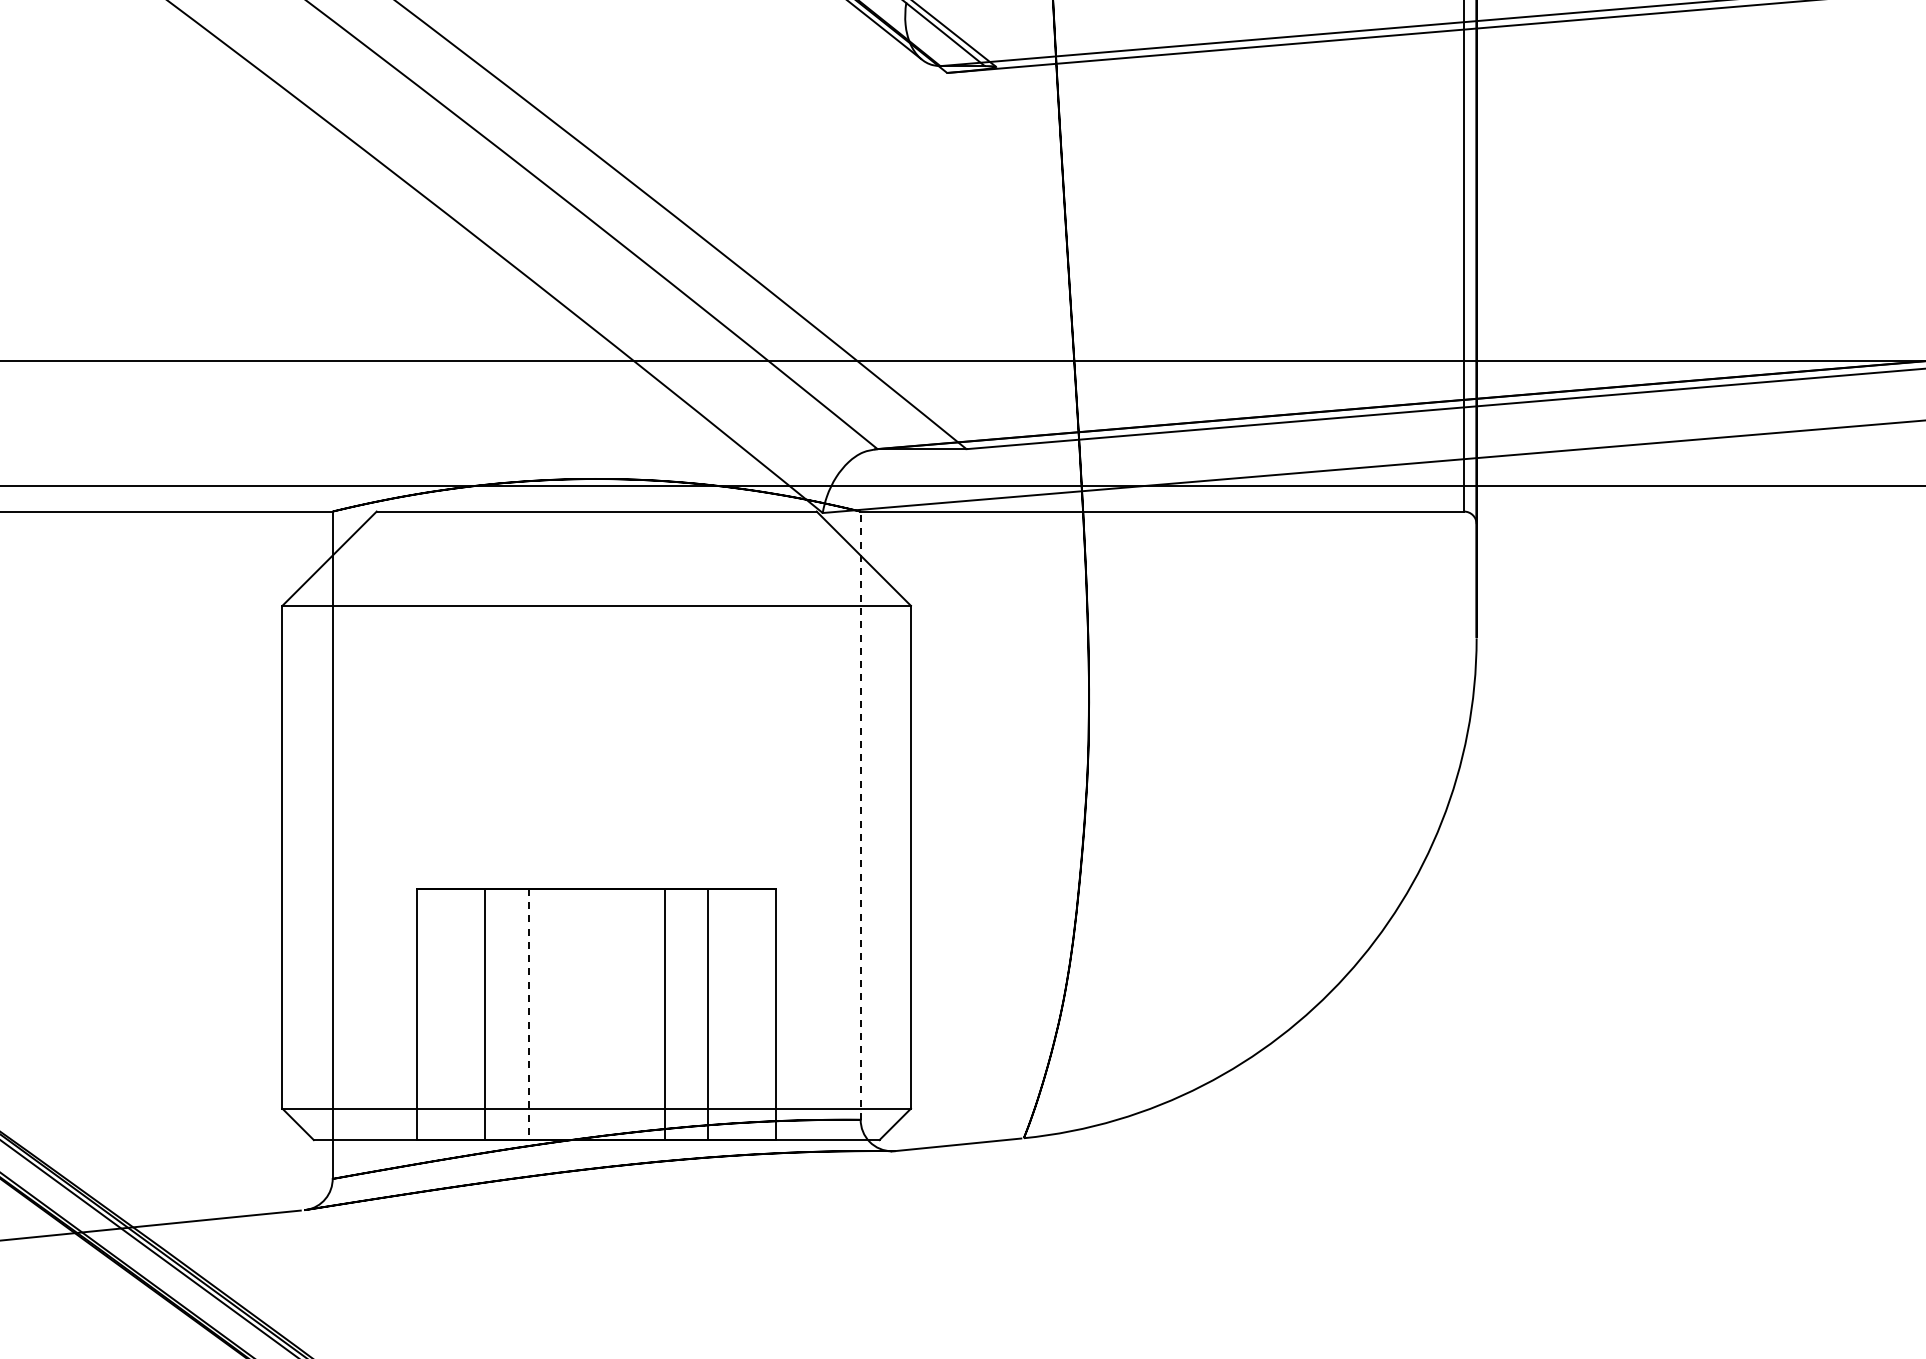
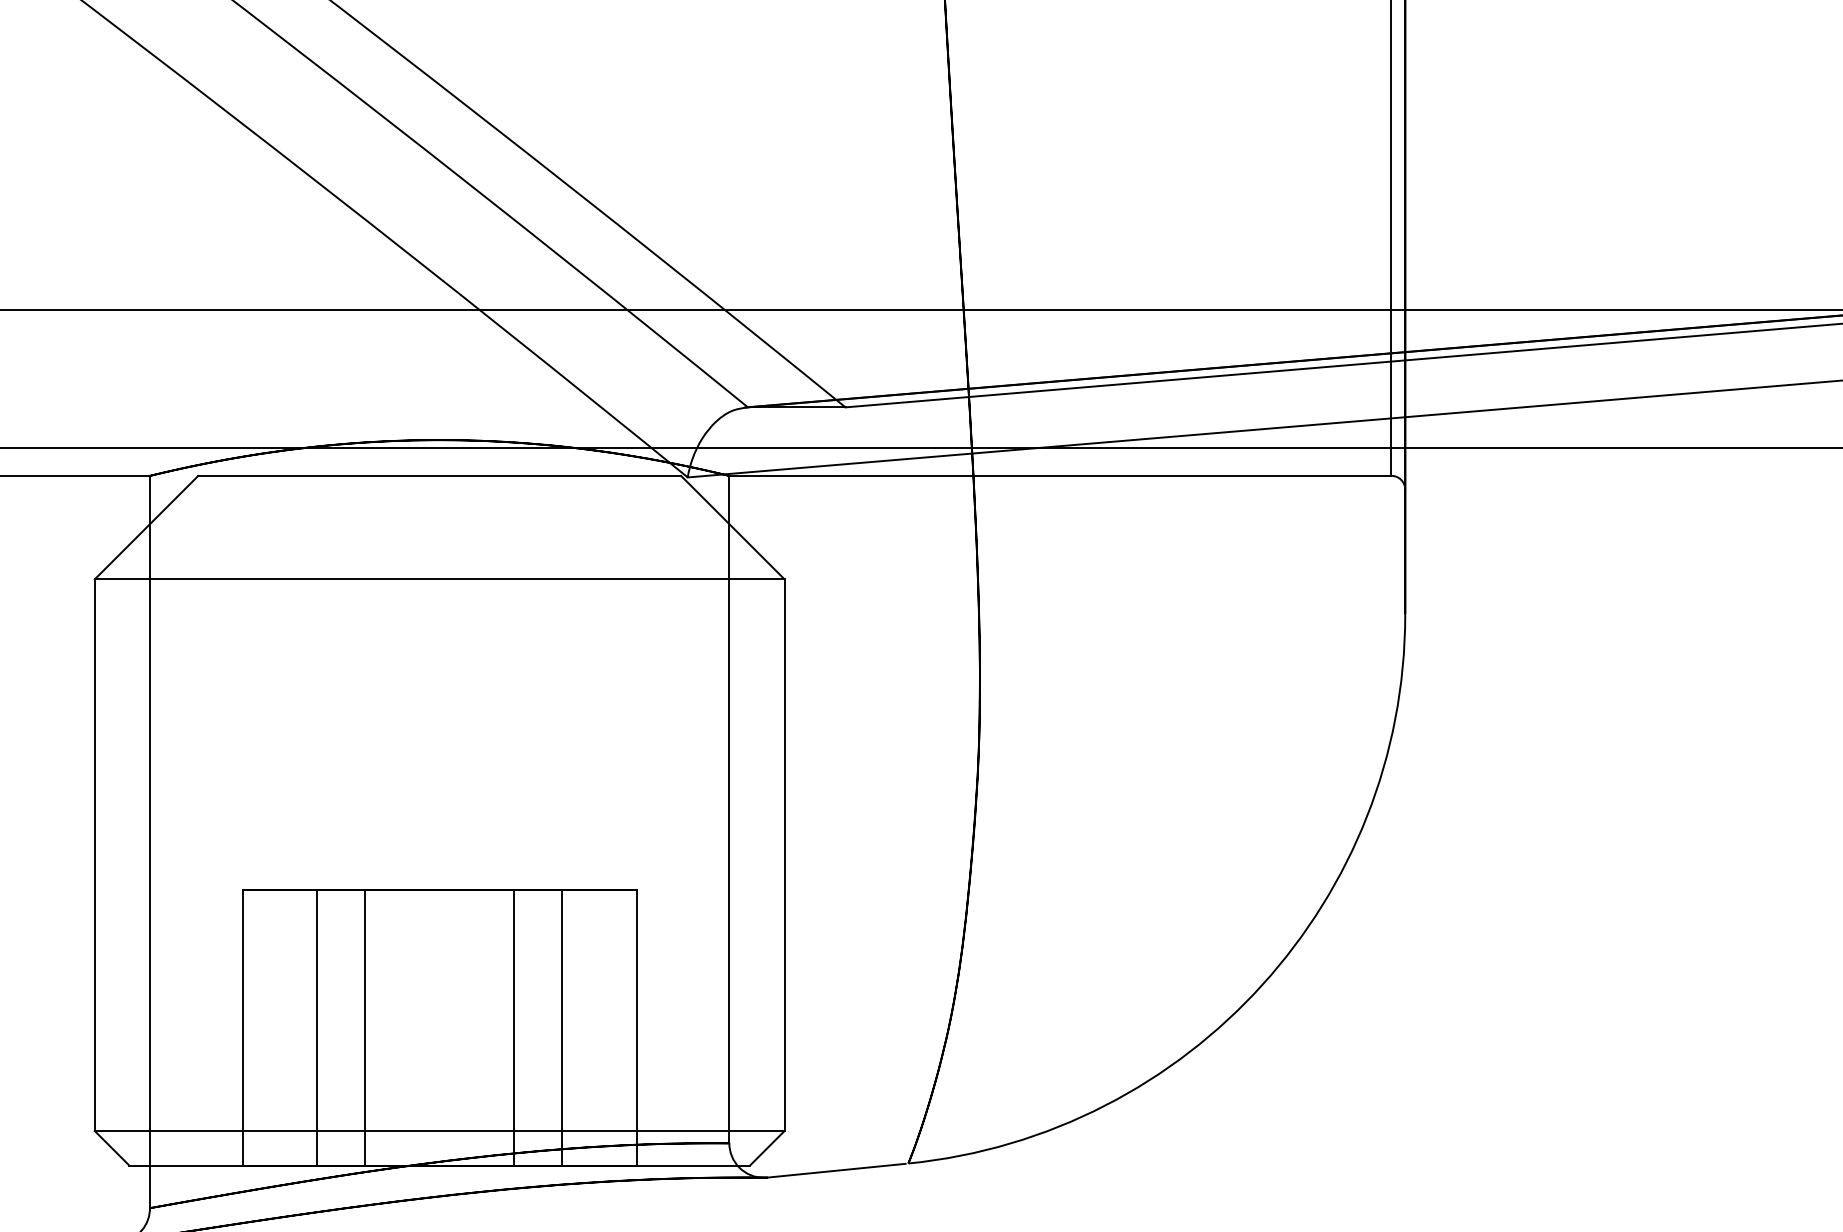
line: (860, 815) -> (729, 809), dashed -> solid
line: (528, 1014) -> (364, 1027), dashed -> solid

